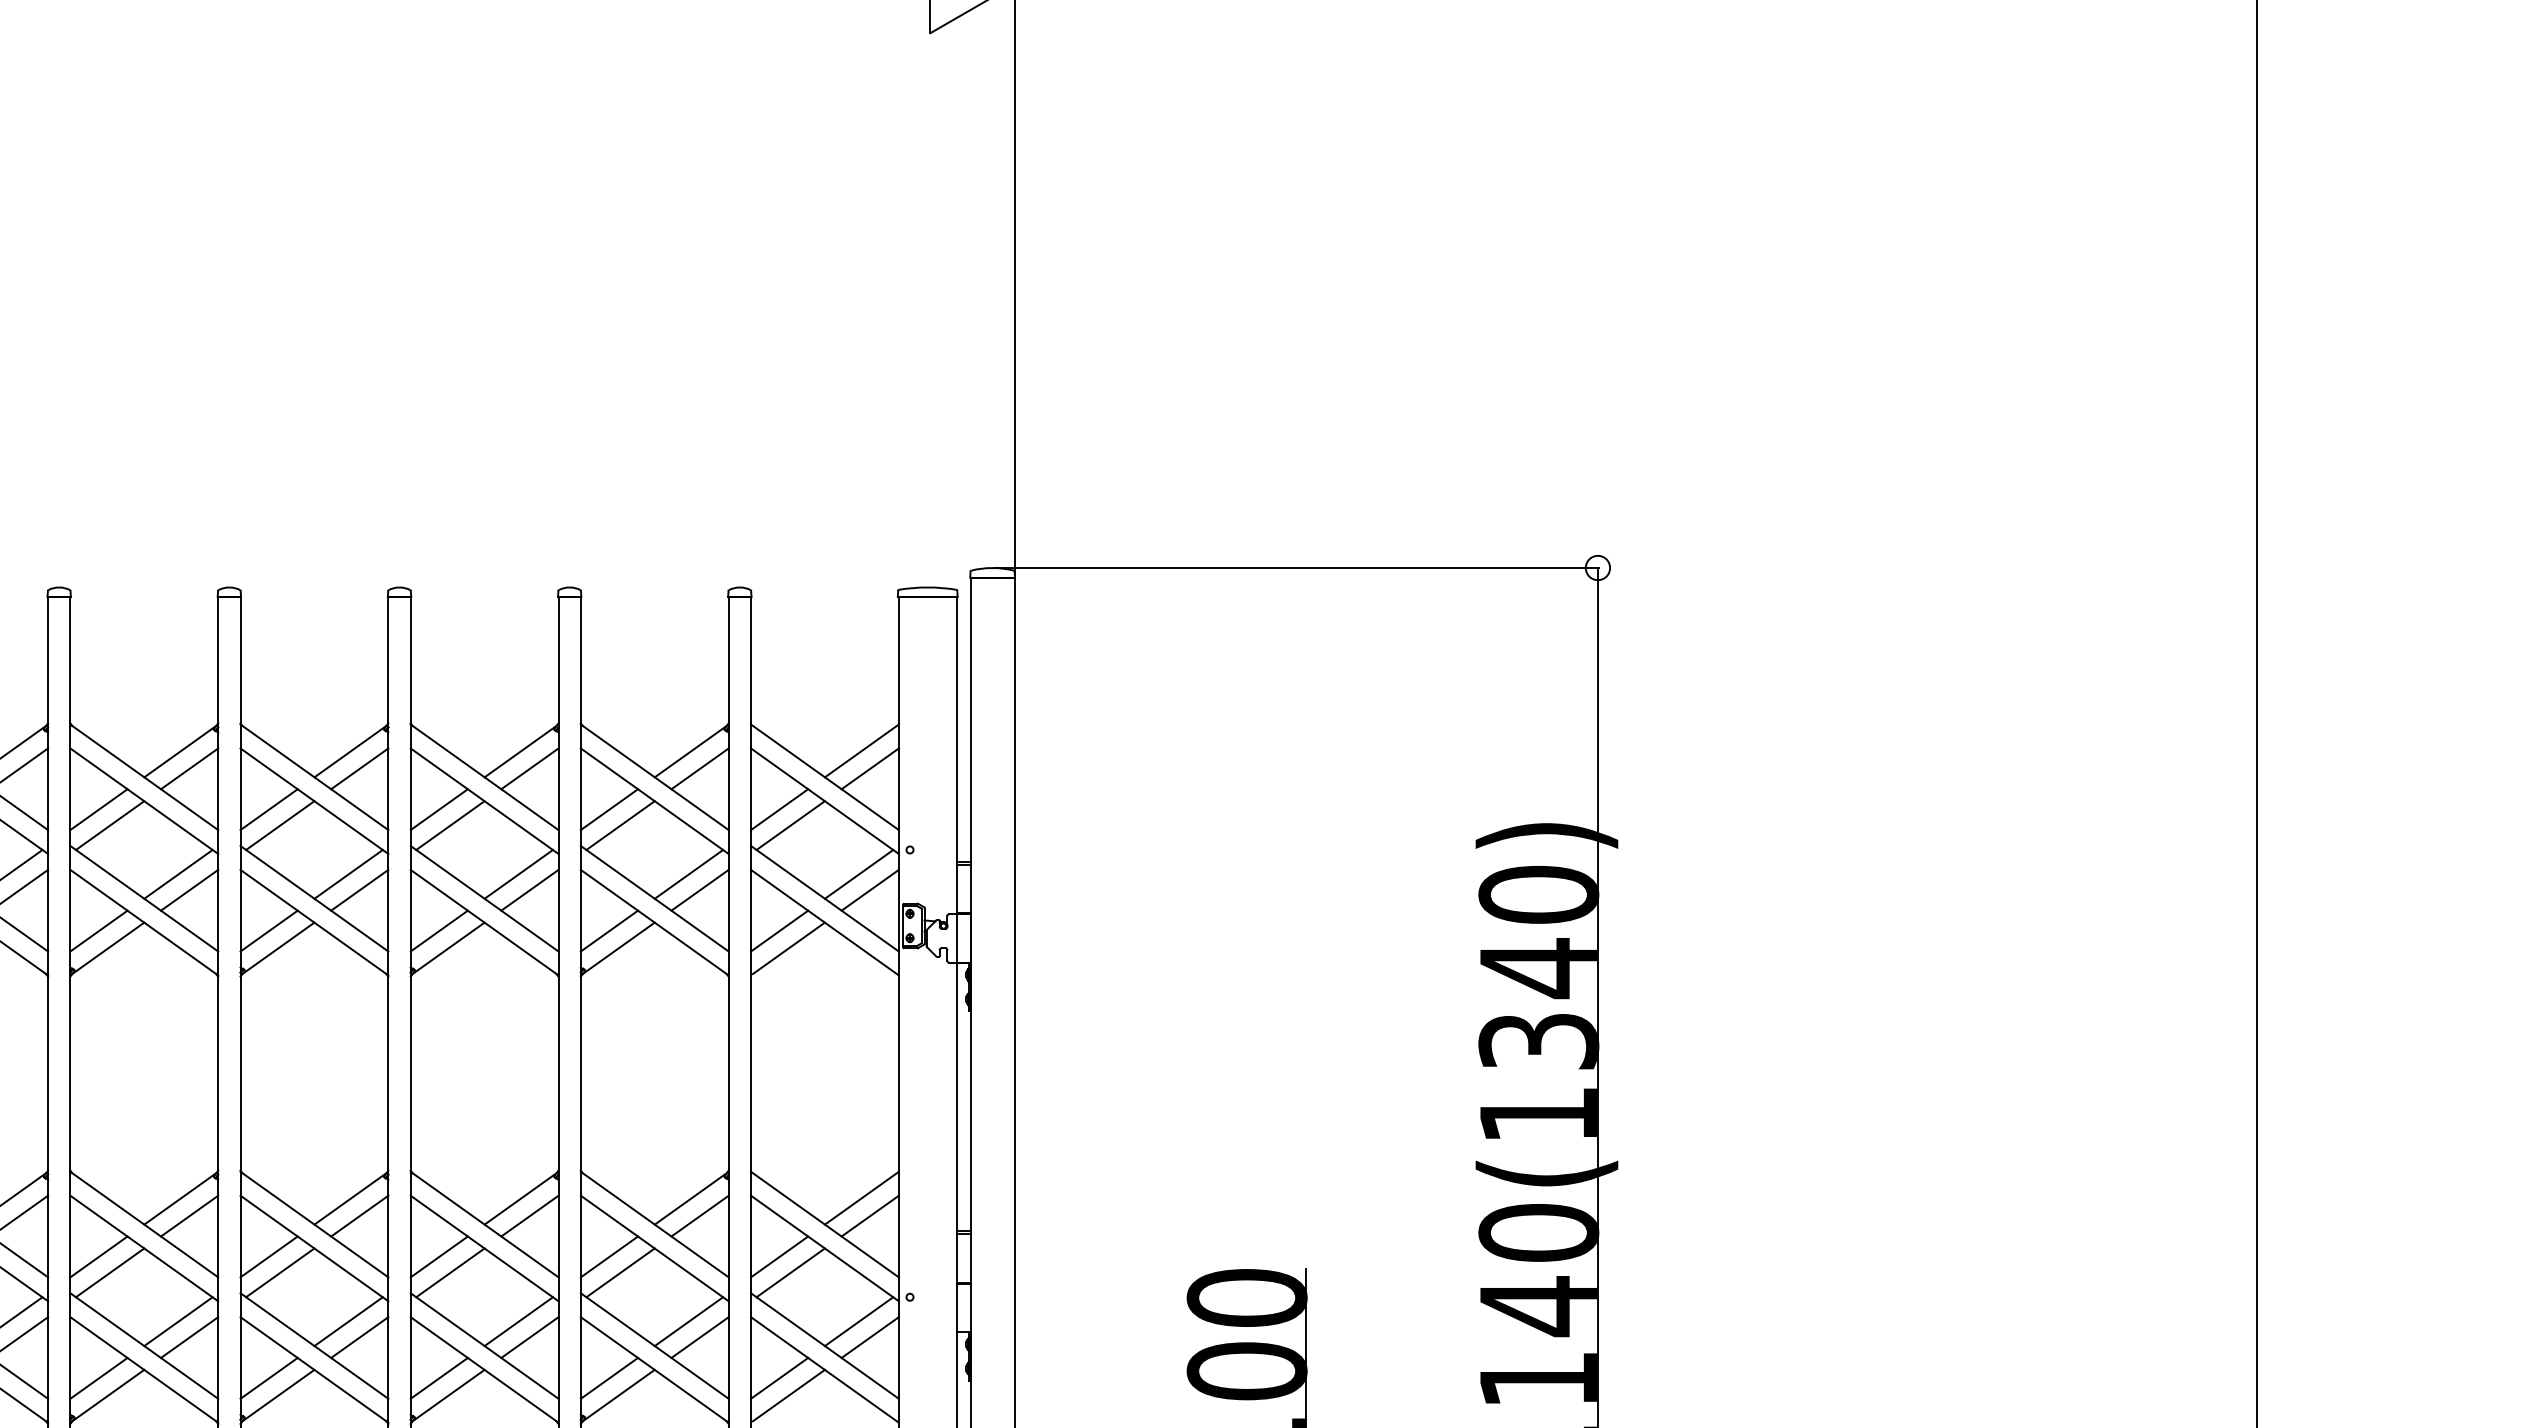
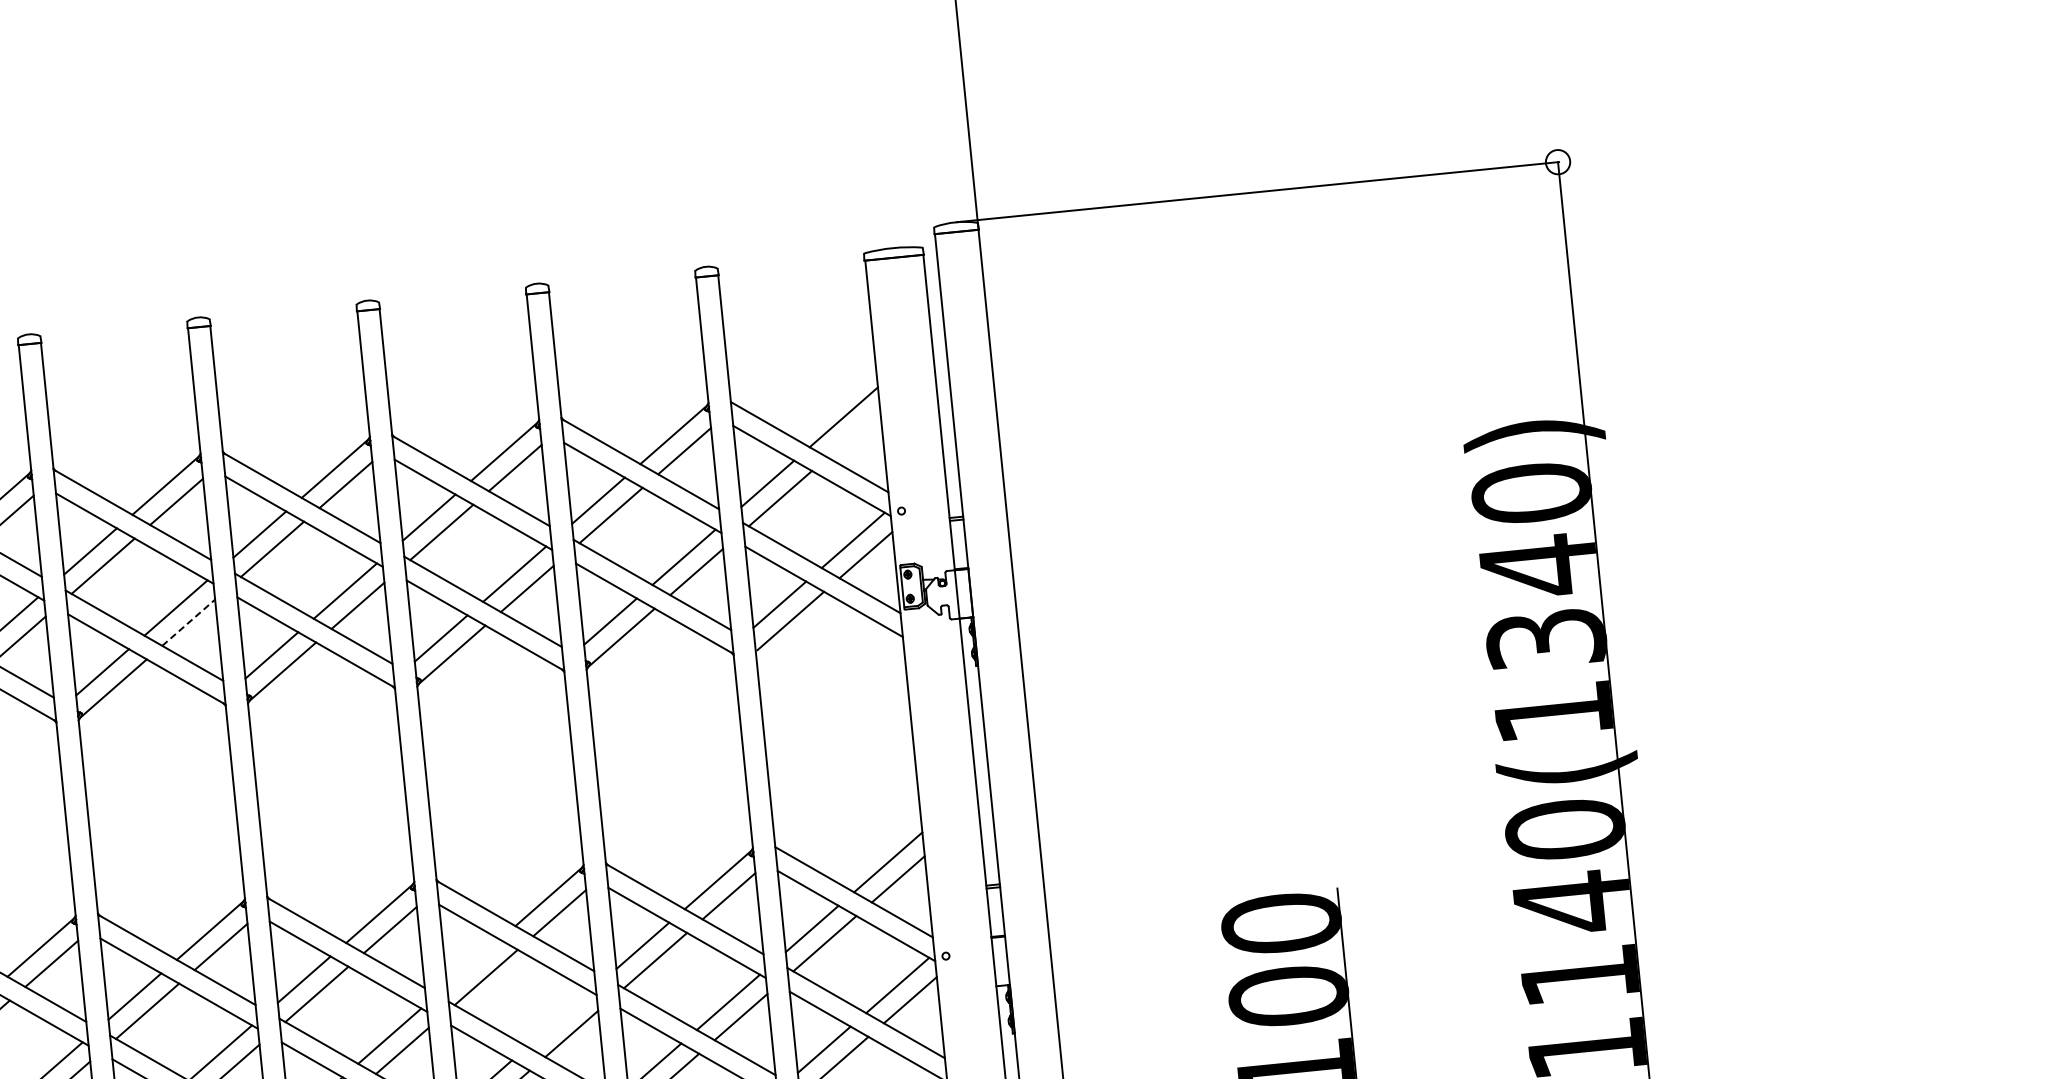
line: (869, 768) -> (853, 434), removed
line: (190, 890) -> (189, 622), solid -> dashed
line: (438, 1256) -> (472, 962), removed
line: (518, 1321) -> (558, 1019), removed

